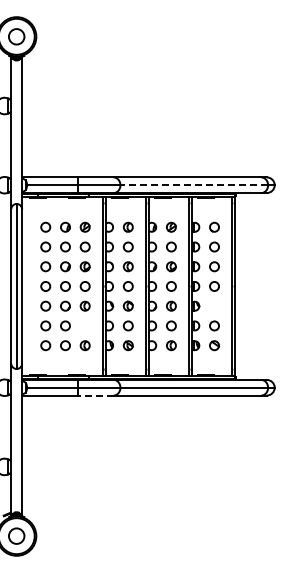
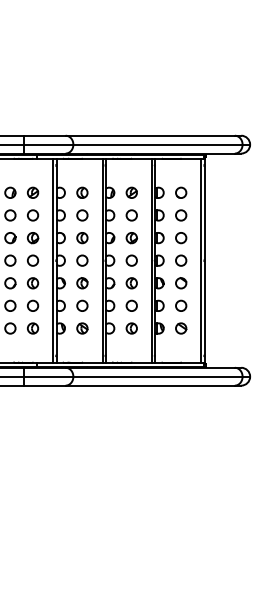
line: (194, 185) -> (158, 144), dashed -> solid
part: (214, 305) -> (181, 282), added
circle: (84, 325) -> (32, 305), added
line: (95, 395) -> (44, 385), dashed -> solid

